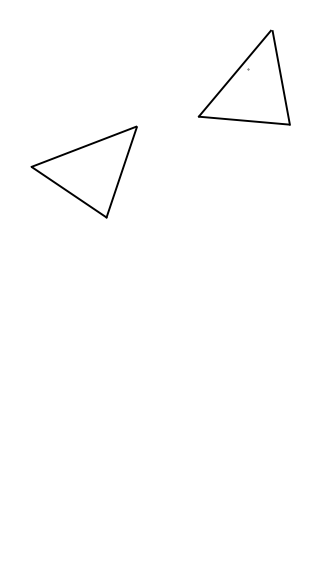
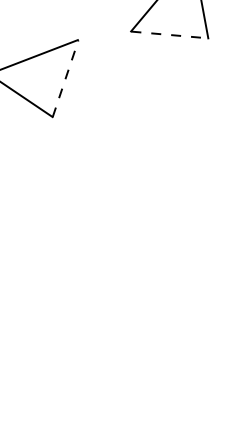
line: (243, 120) -> (168, 34), solid -> dashed
line: (121, 172) -> (65, 78), solid -> dashed

